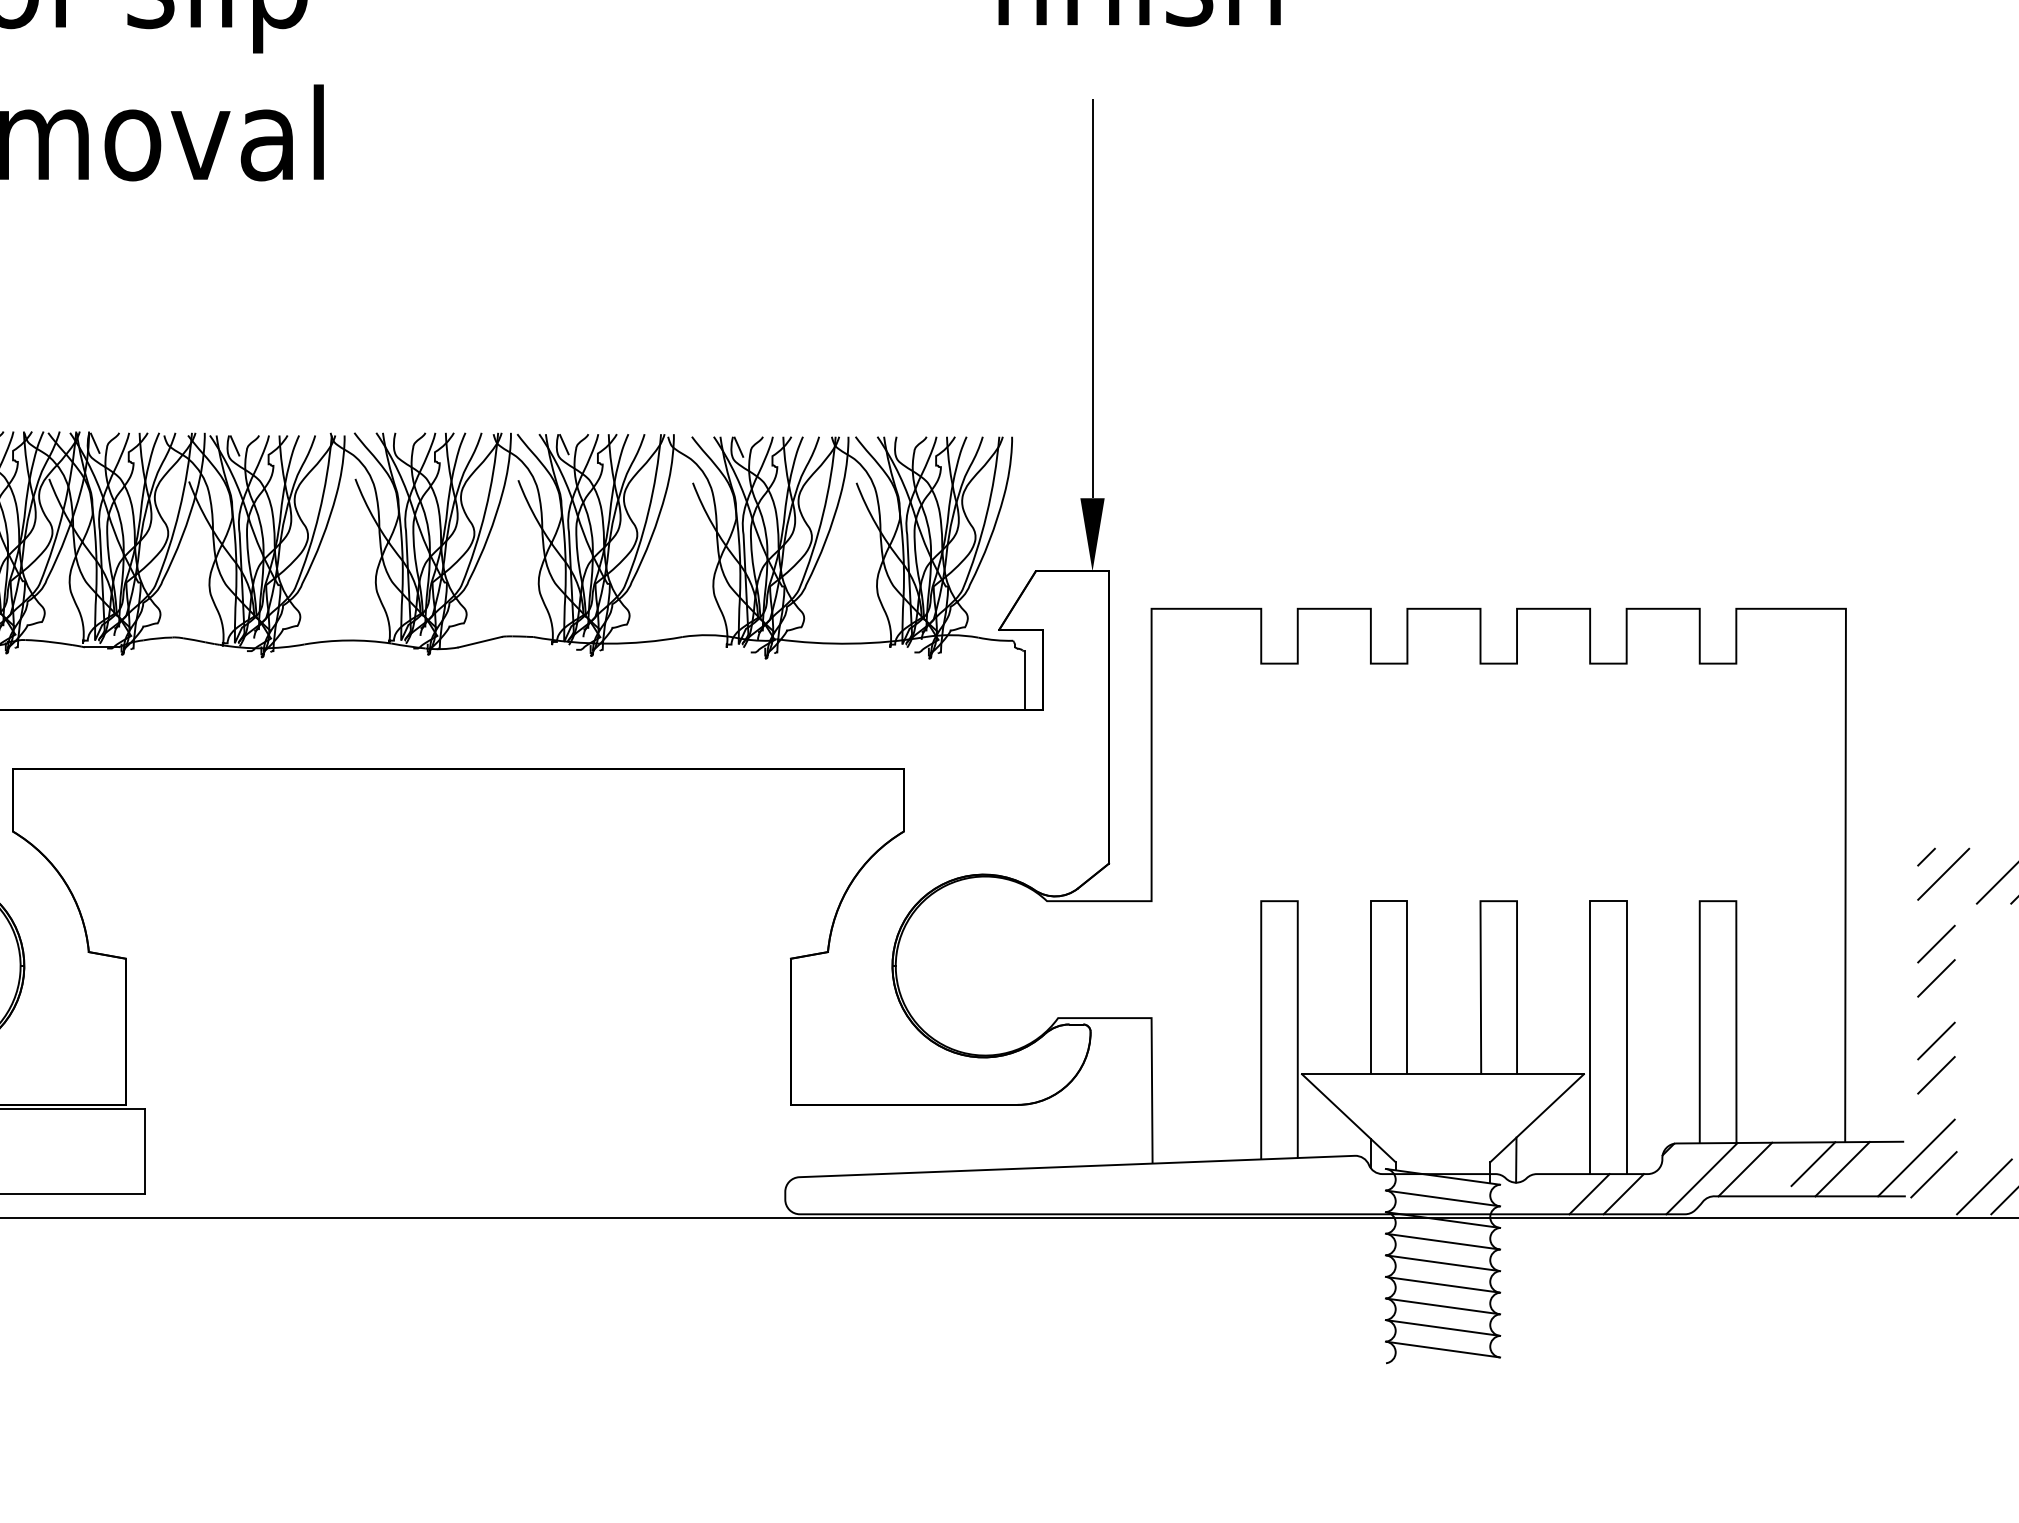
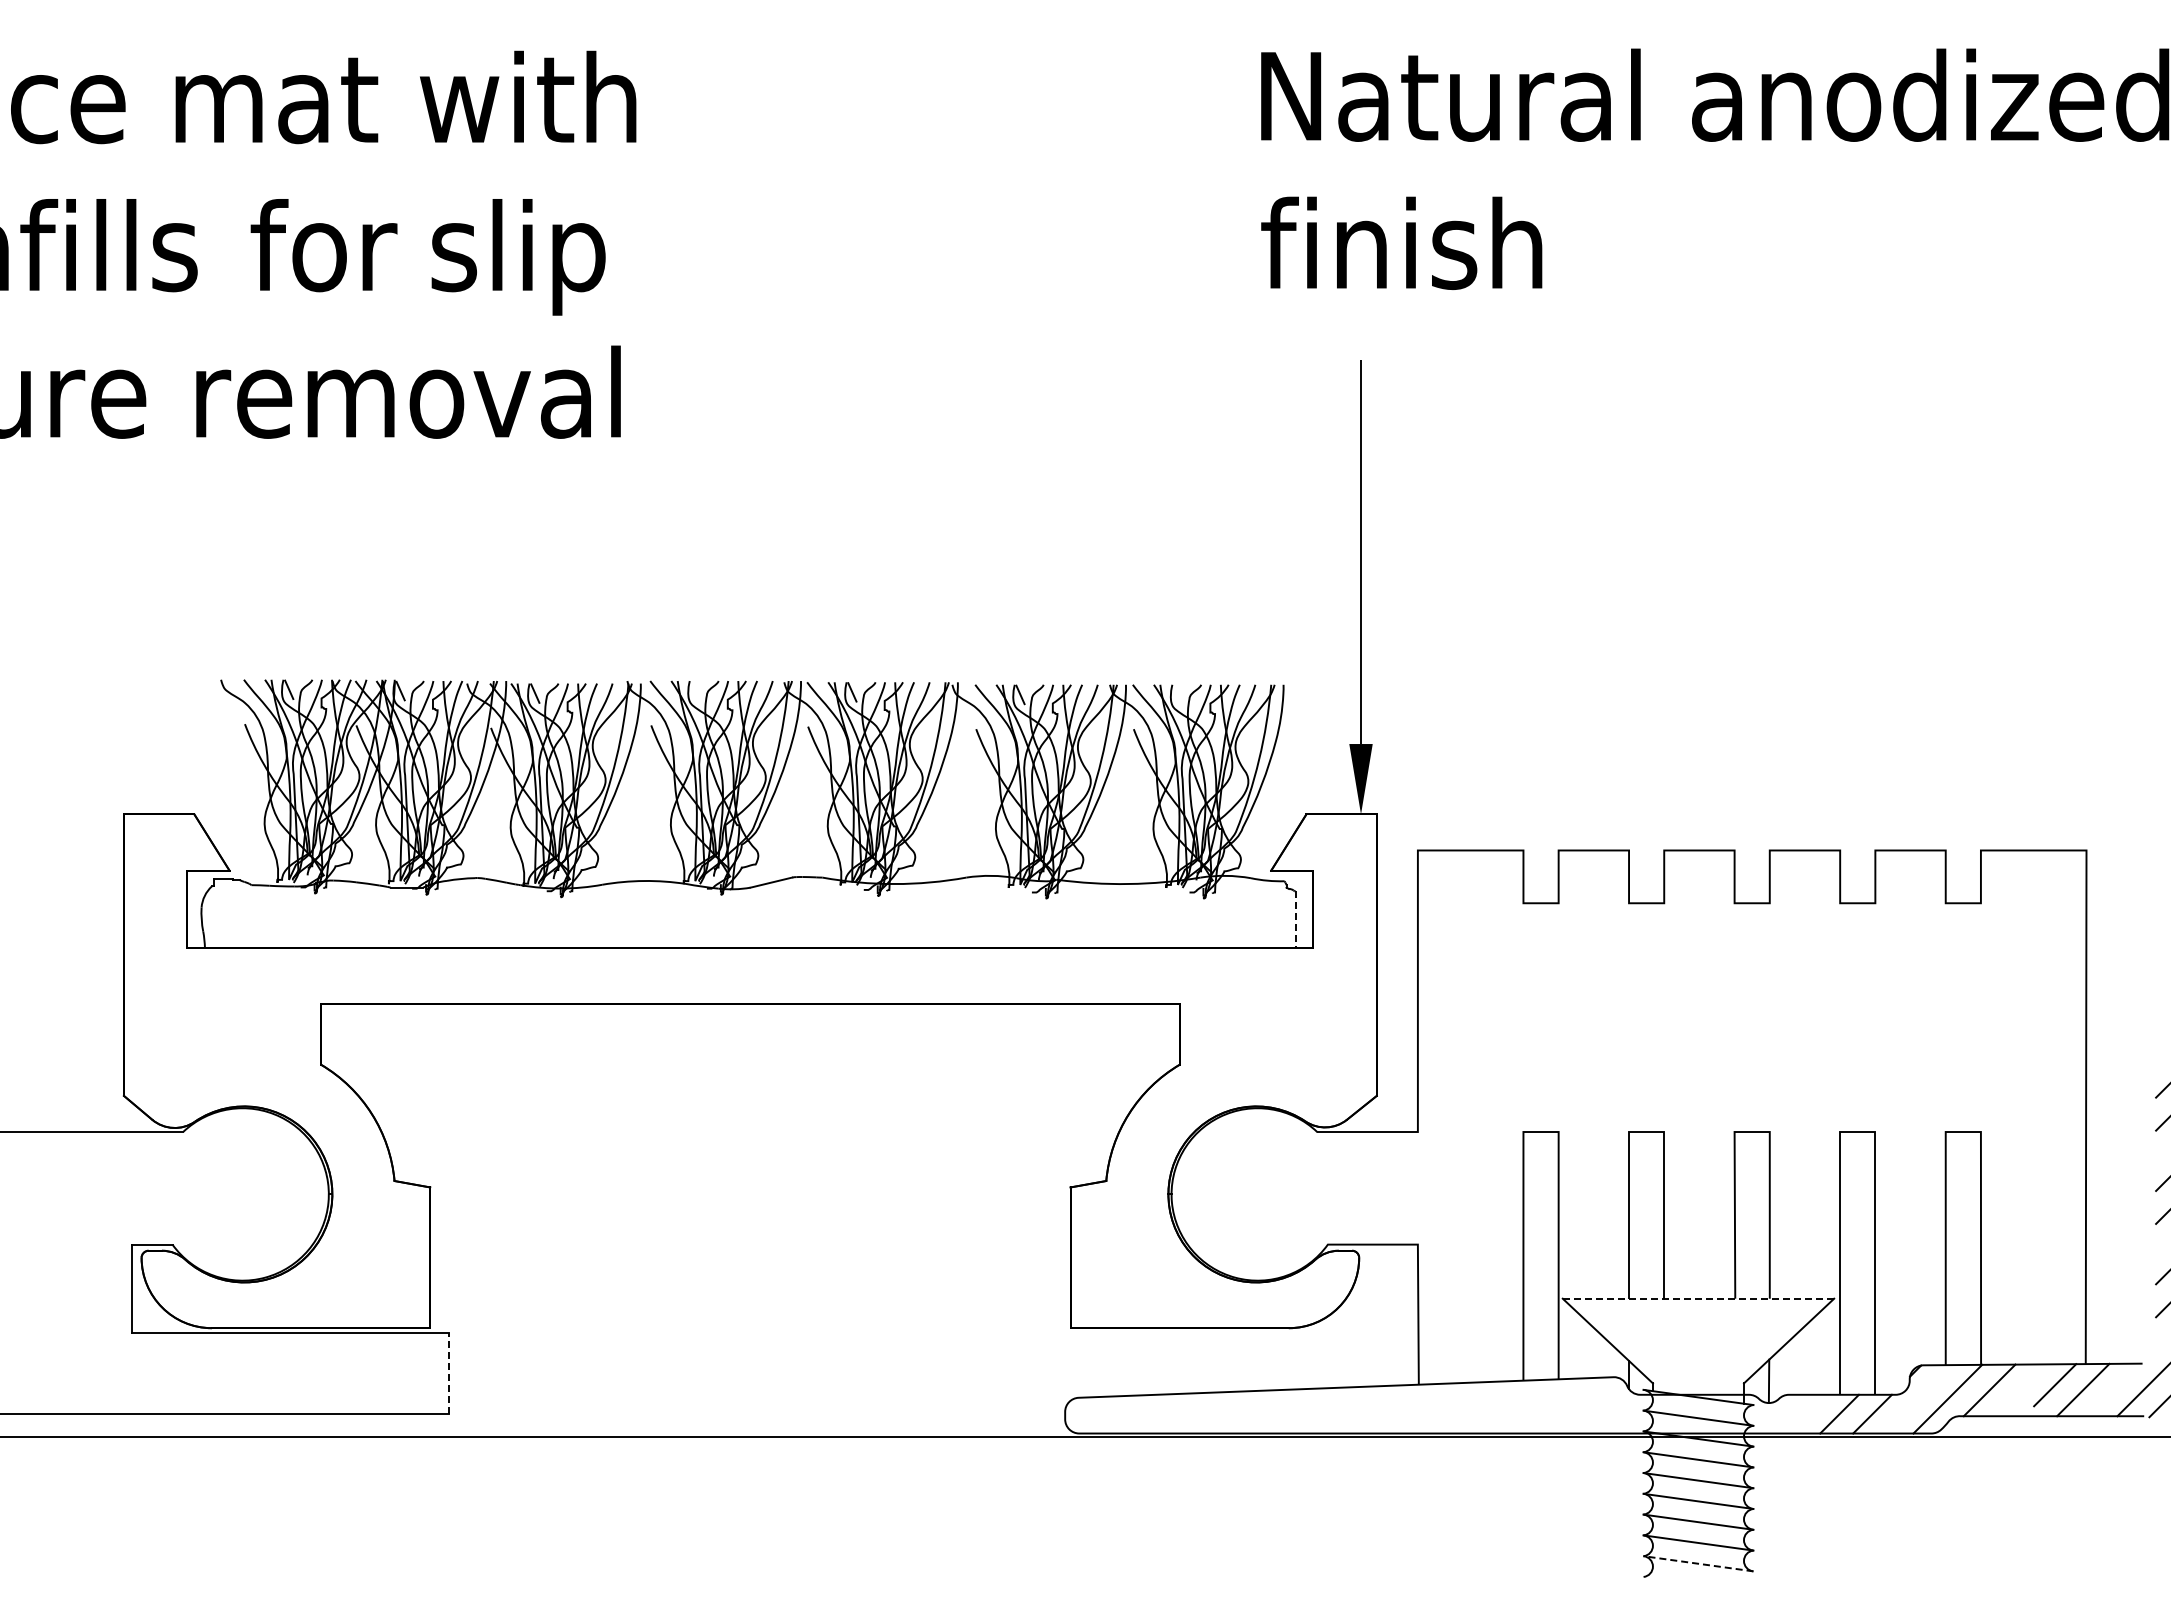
line: (1024, 681) -> (1295, 920), solid -> dashed
line: (1443, 1074) -> (1698, 1298), solid -> dashed
line: (144, 1150) -> (448, 1372), solid -> dashed
line: (1443, 1349) -> (1698, 1563), solid -> dashed

